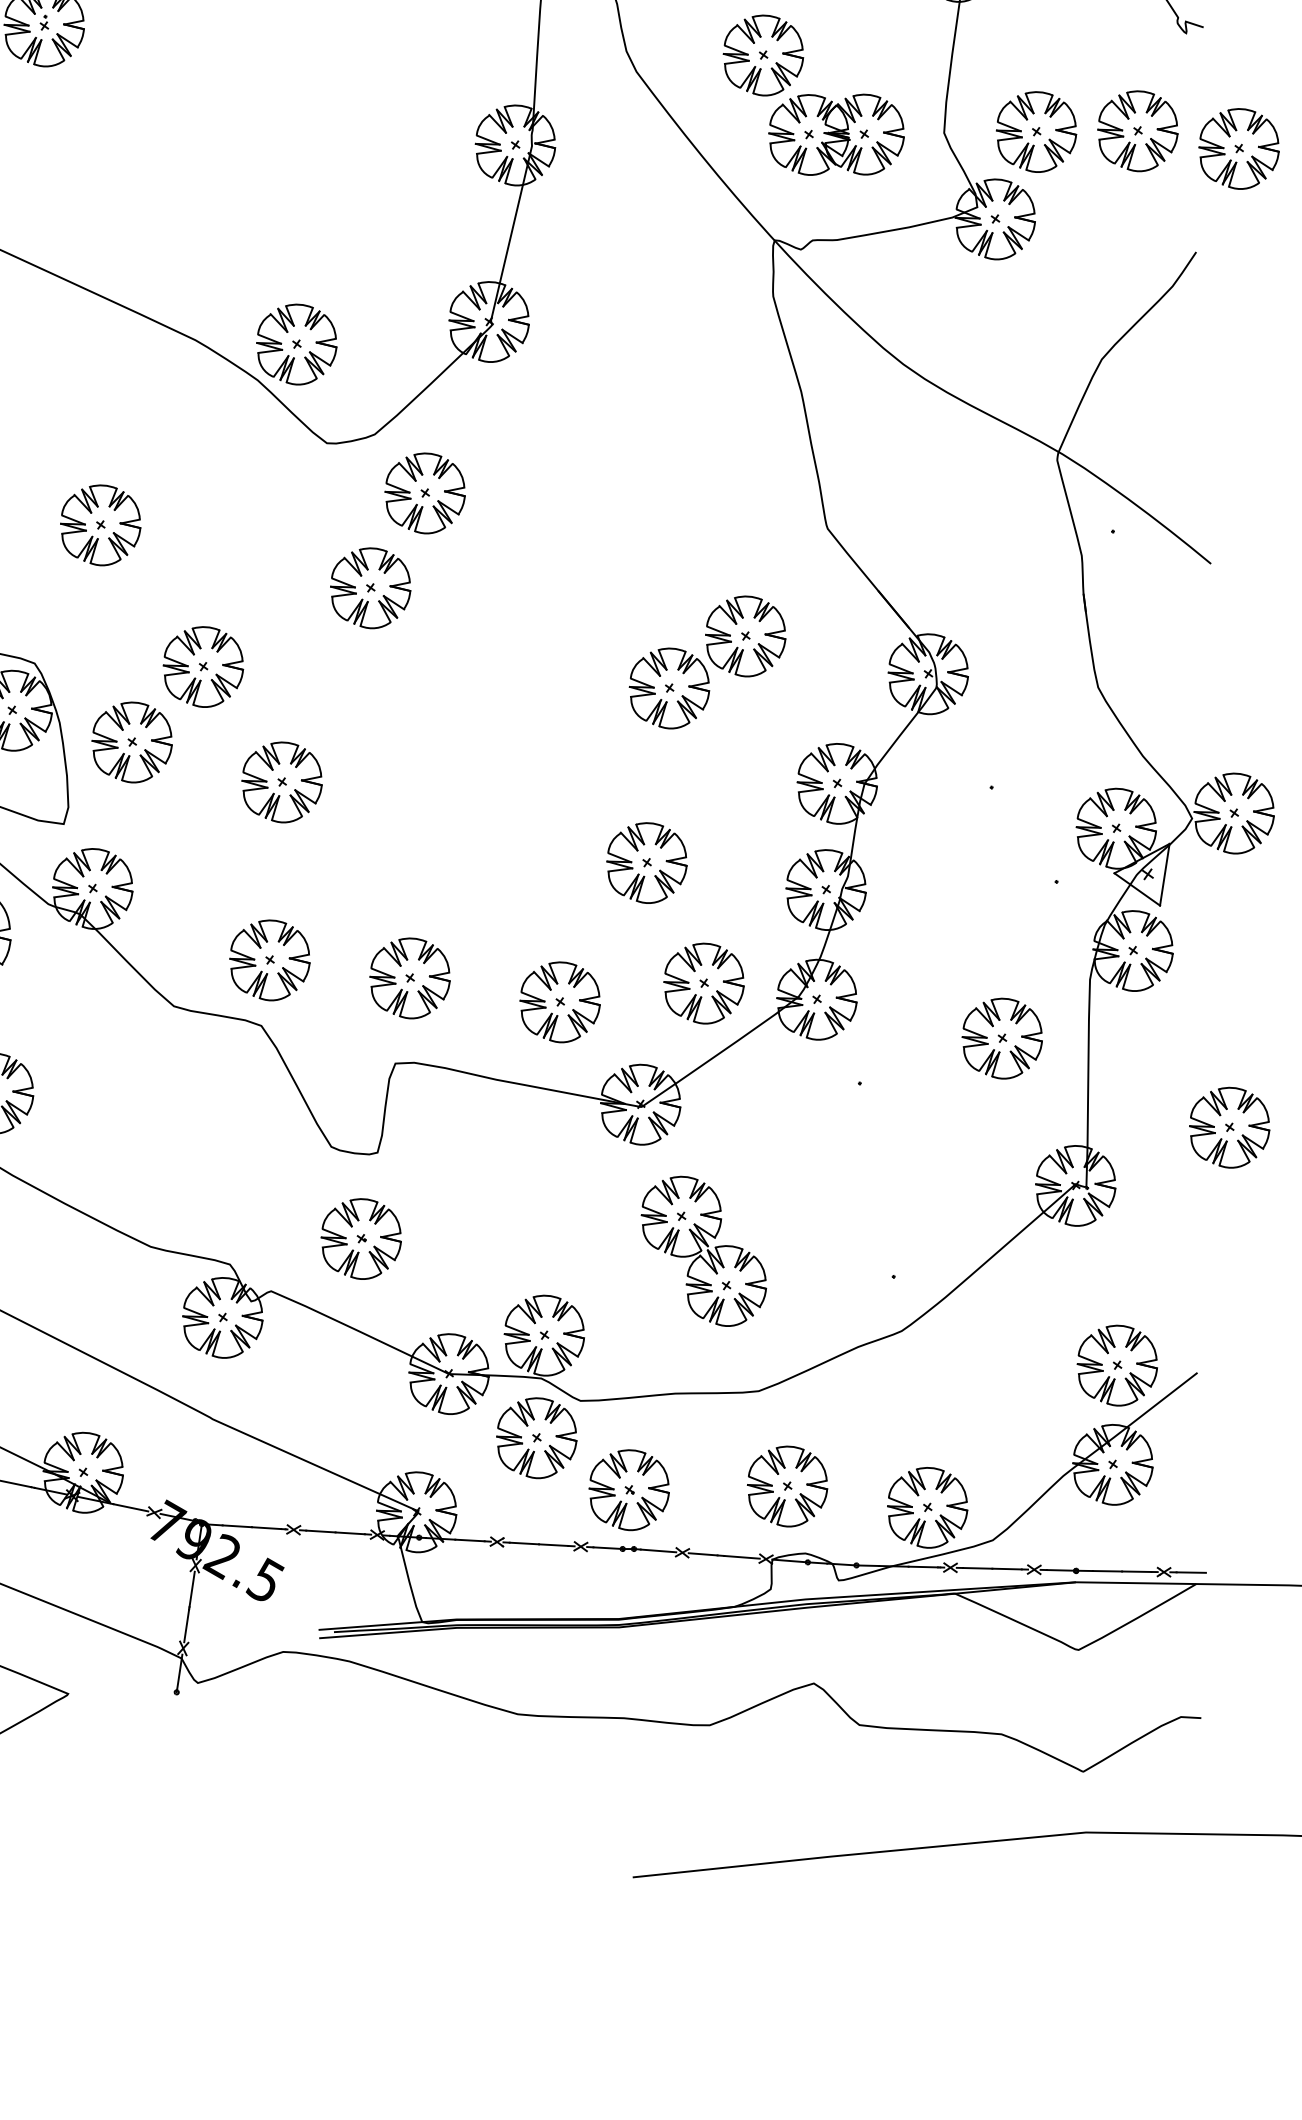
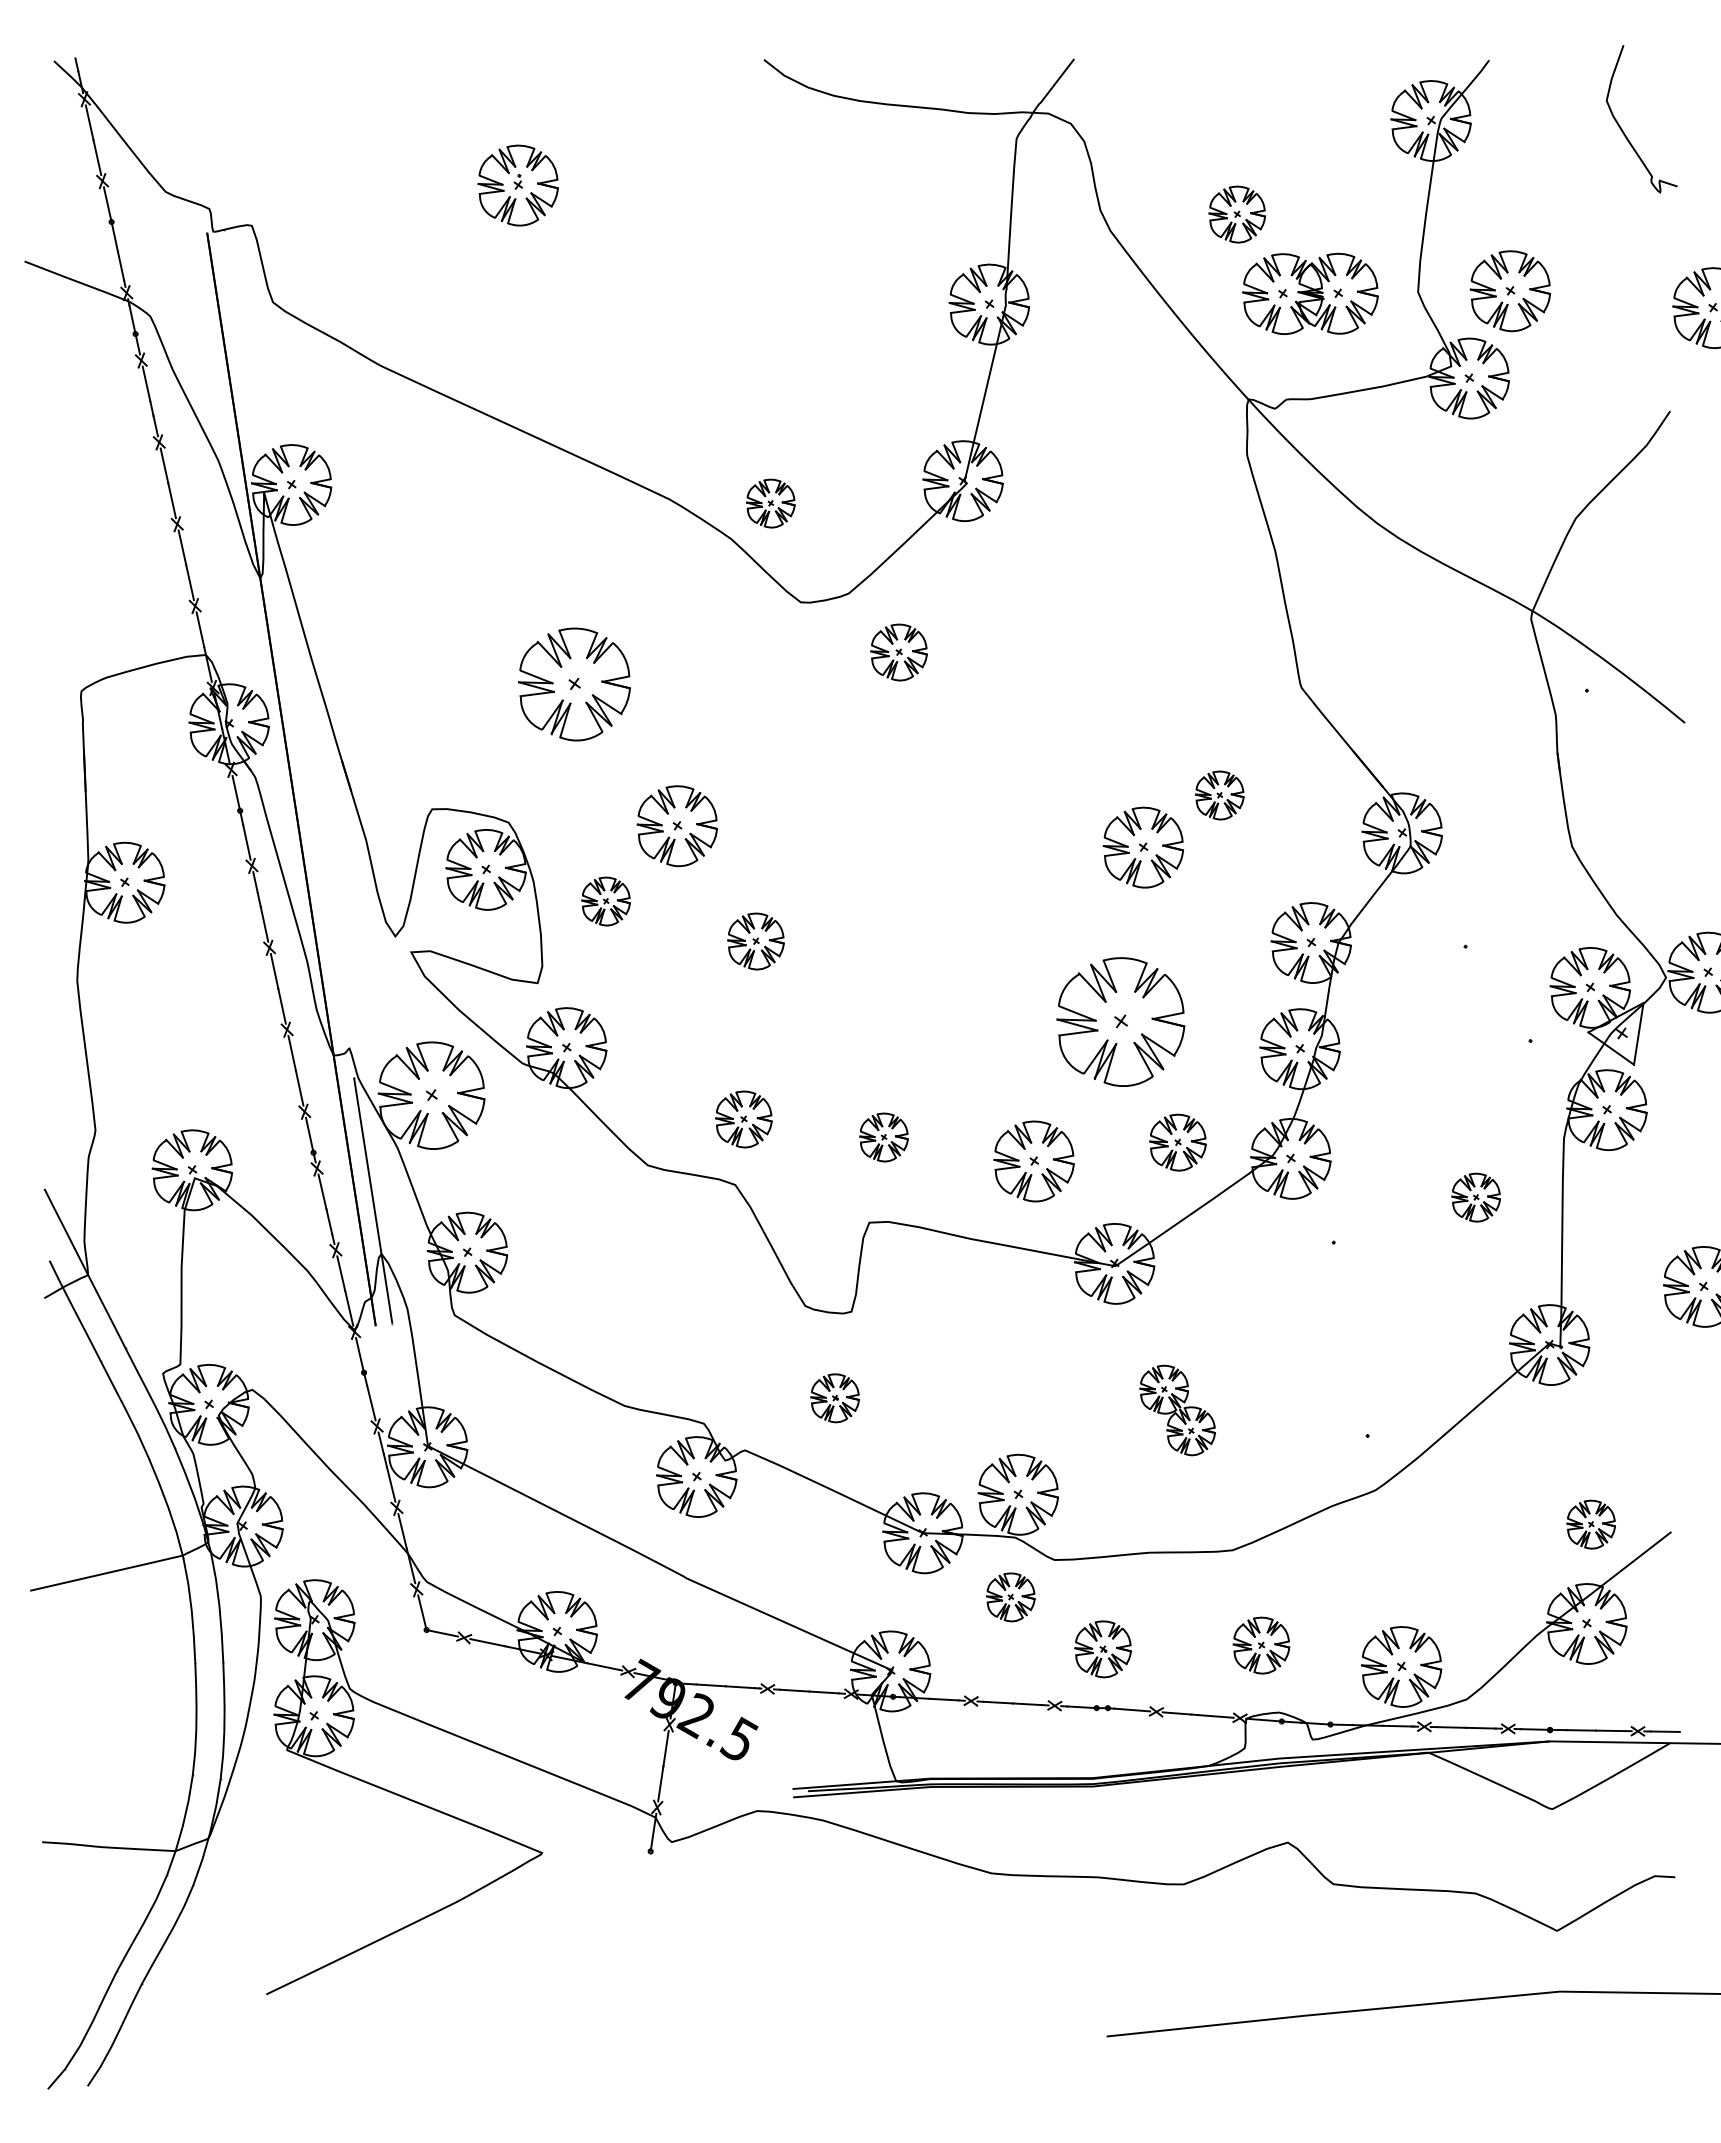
part: (762, 55) -> (1236, 214), size x0.7
part: (1137, 131) -> (1611, 290), removed
part: (296, 344) -> (770, 503), size x0.6
part: (424, 493) -> (898, 652), size x0.7
part: (100, 525) -> (574, 684), size x1.4
part: (370, 588) -> (844, 747), removed
part: (745, 636) -> (1219, 795), size x0.6
part: (131, 742) -> (605, 901), size x0.6
part: (281, 782) -> (755, 941), size x0.7
part: (646, 863) -> (1120, 1022), size x1.6
part: (269, 960) -> (743, 1119), size x0.7
part: (409, 978) -> (883, 1137), size x0.6
part: (703, 983) -> (1177, 1142), size x0.7
part: (1001, 1038) -> (1475, 1197), size x0.6
part: (360, 1239) -> (834, 1398), size x0.6
part: (703, 1251) -> (1177, 1410), size x0.6
part: (1116, 1365) -> (1590, 1524), size x0.6
part: (536, 1438) -> (1010, 1597), size x0.6
part: (787, 1486) -> (1261, 1645), size x0.7
part: (628, 1490) -> (1102, 1649), size x0.7

